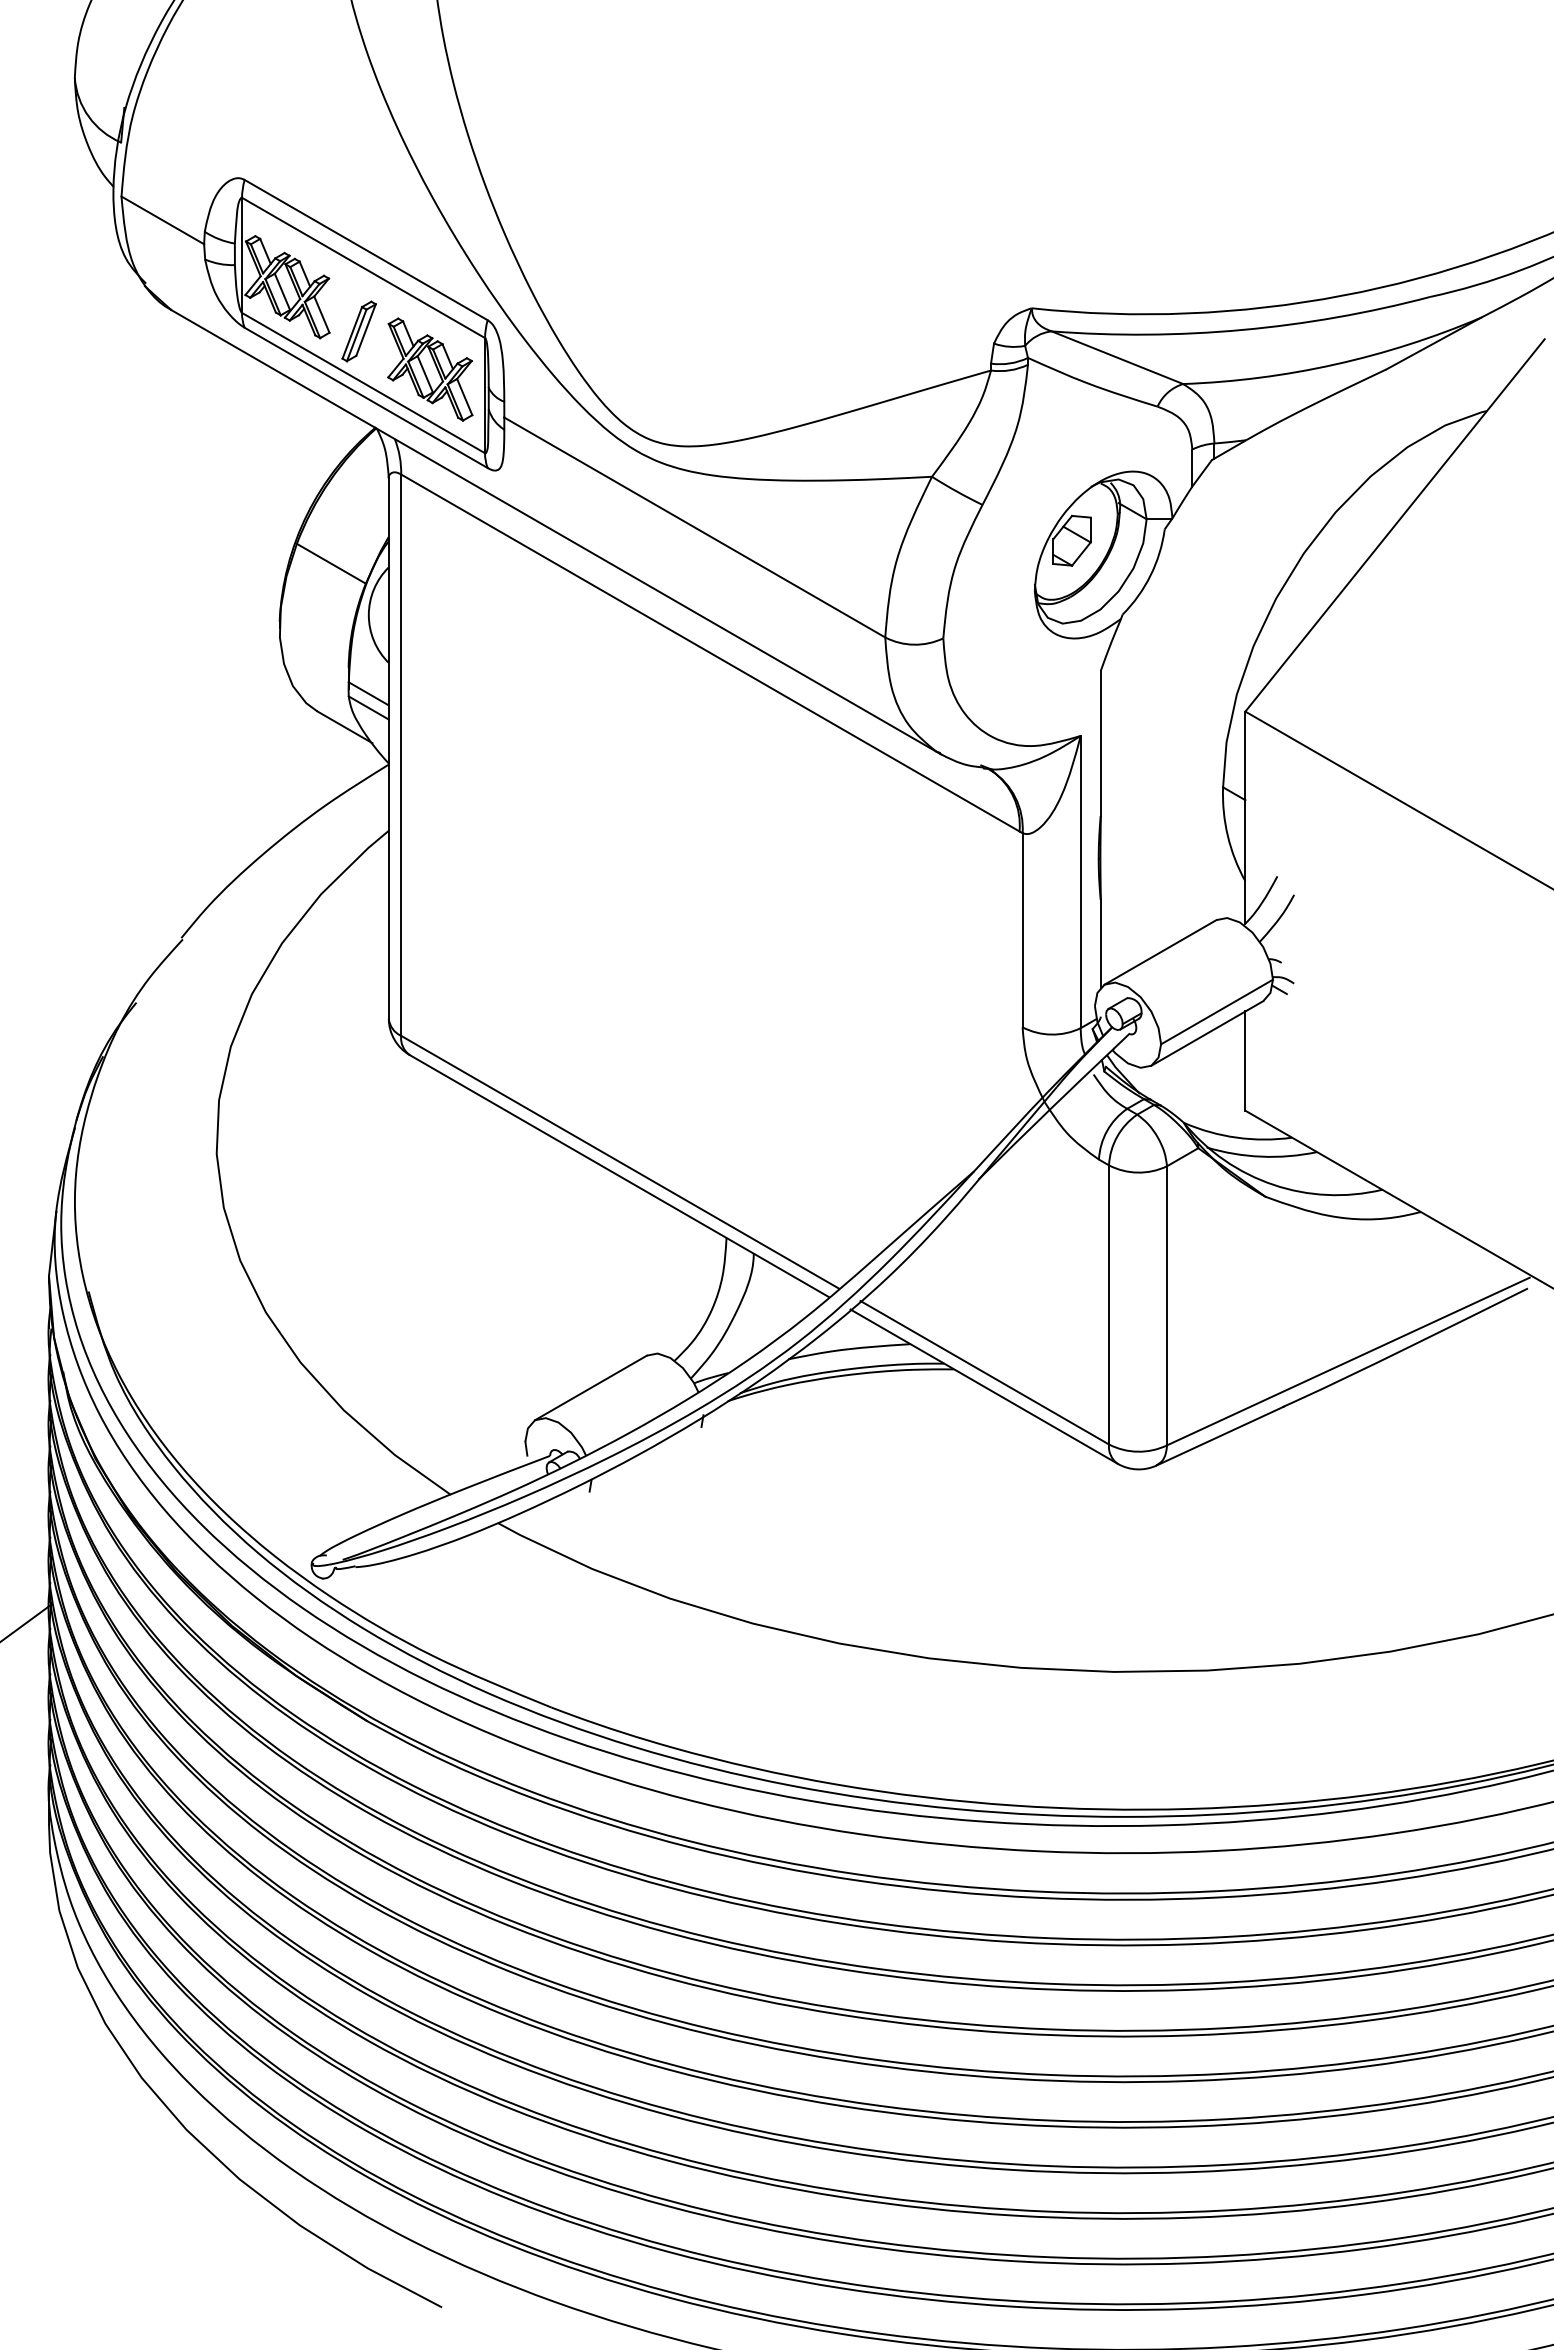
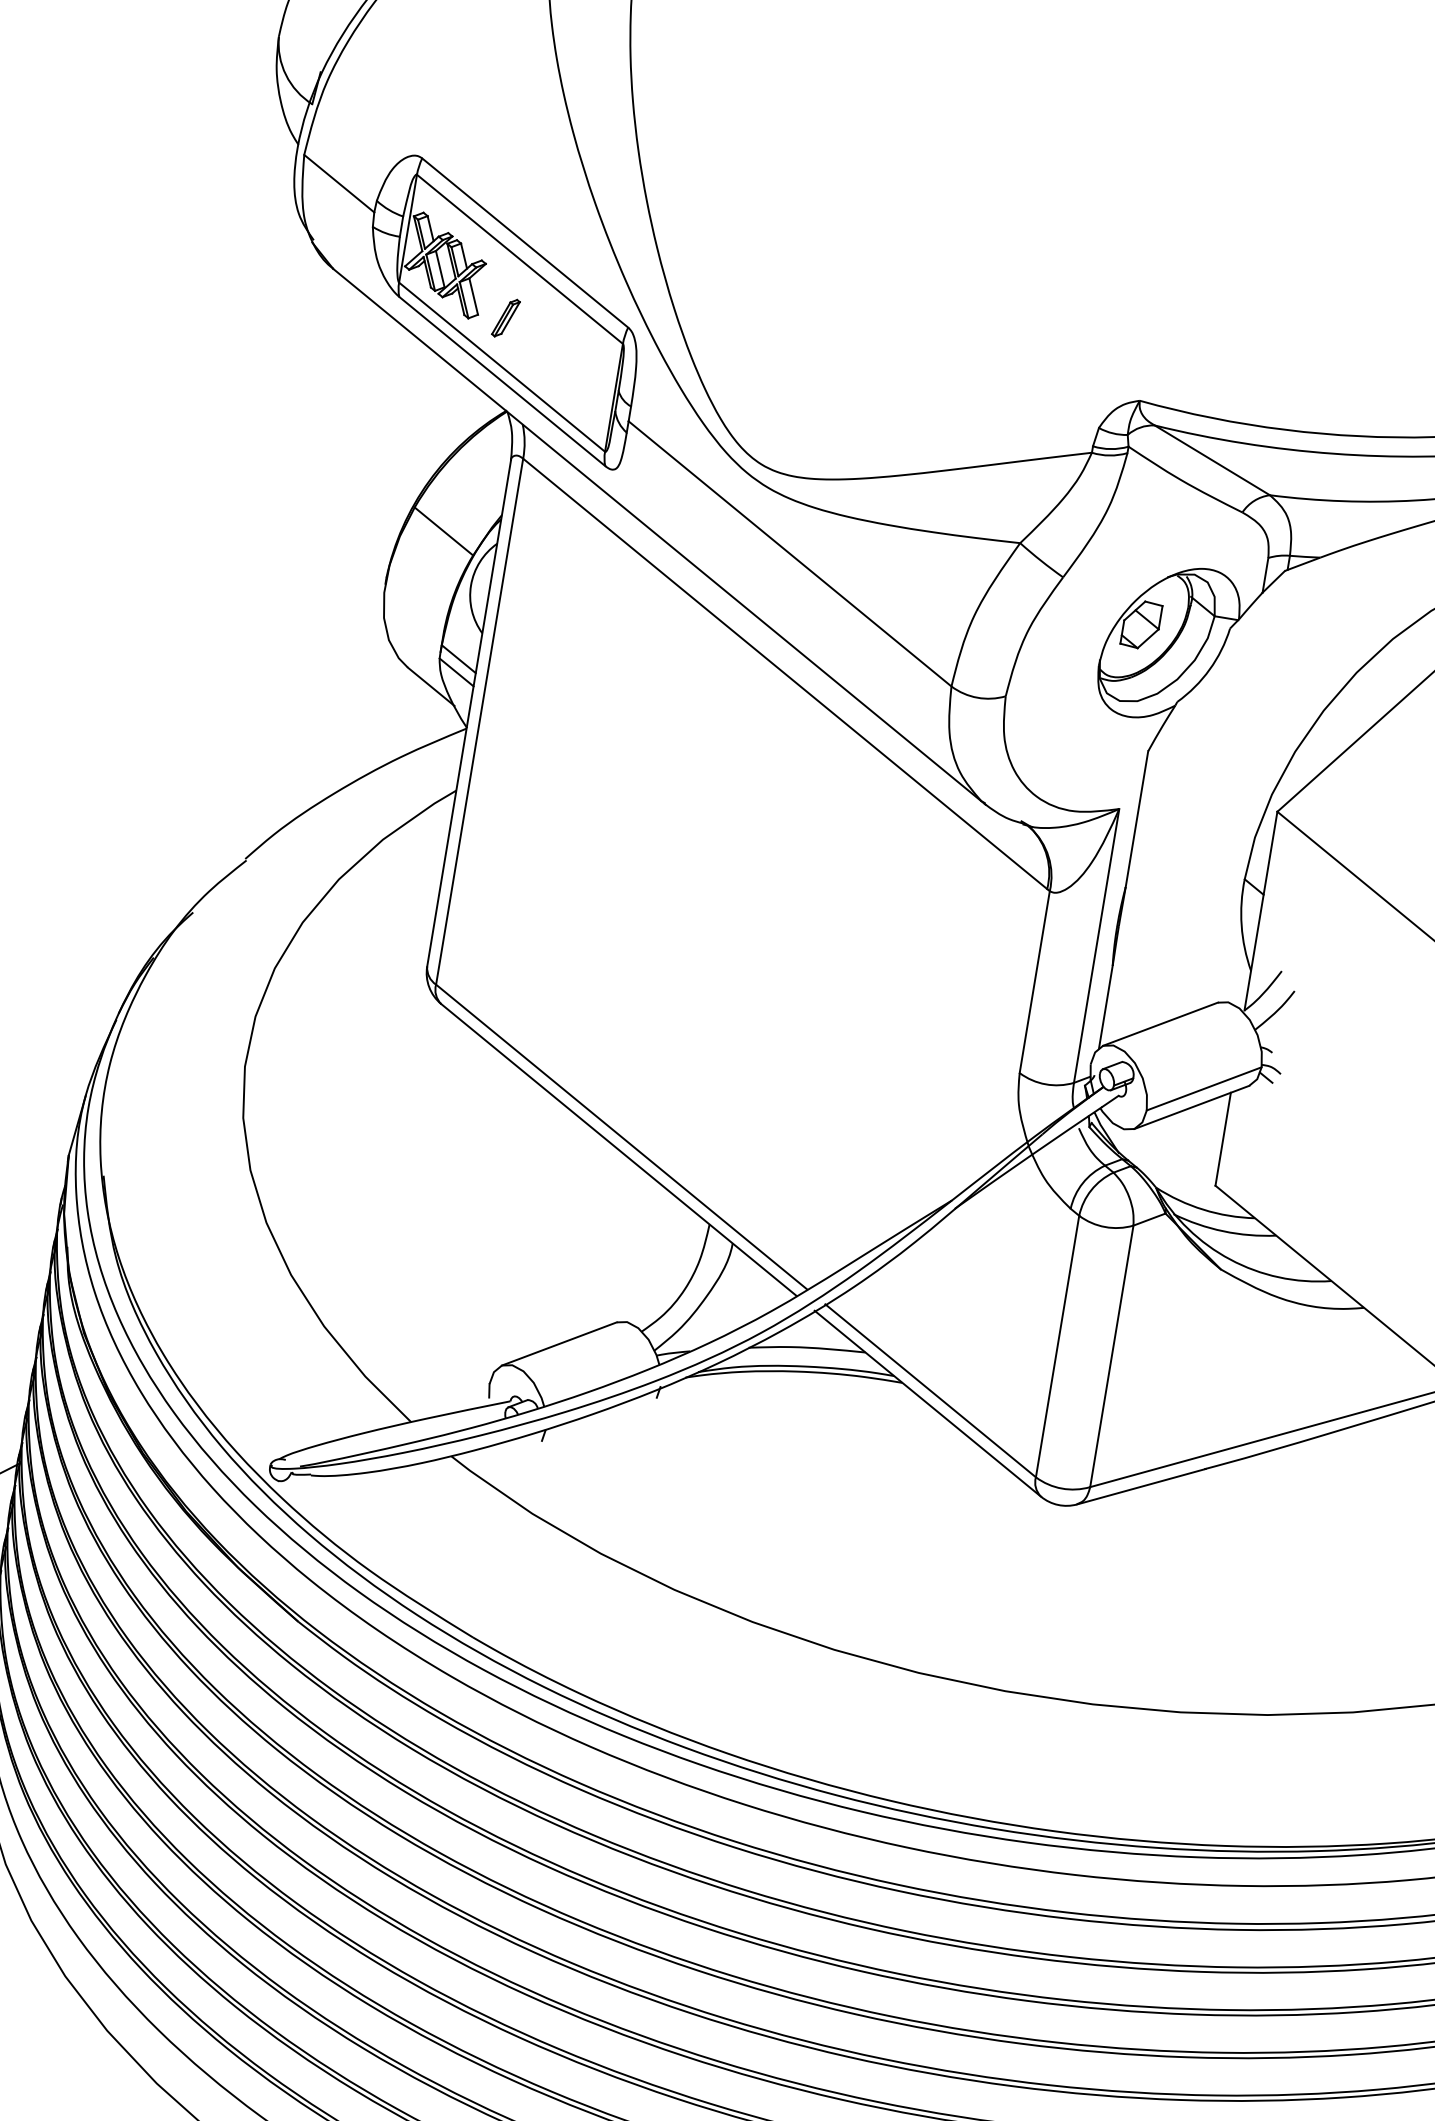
part: (358, 331) -> (505, 318), size x0.7
part: (430, 369) -> (566, 364), removed

